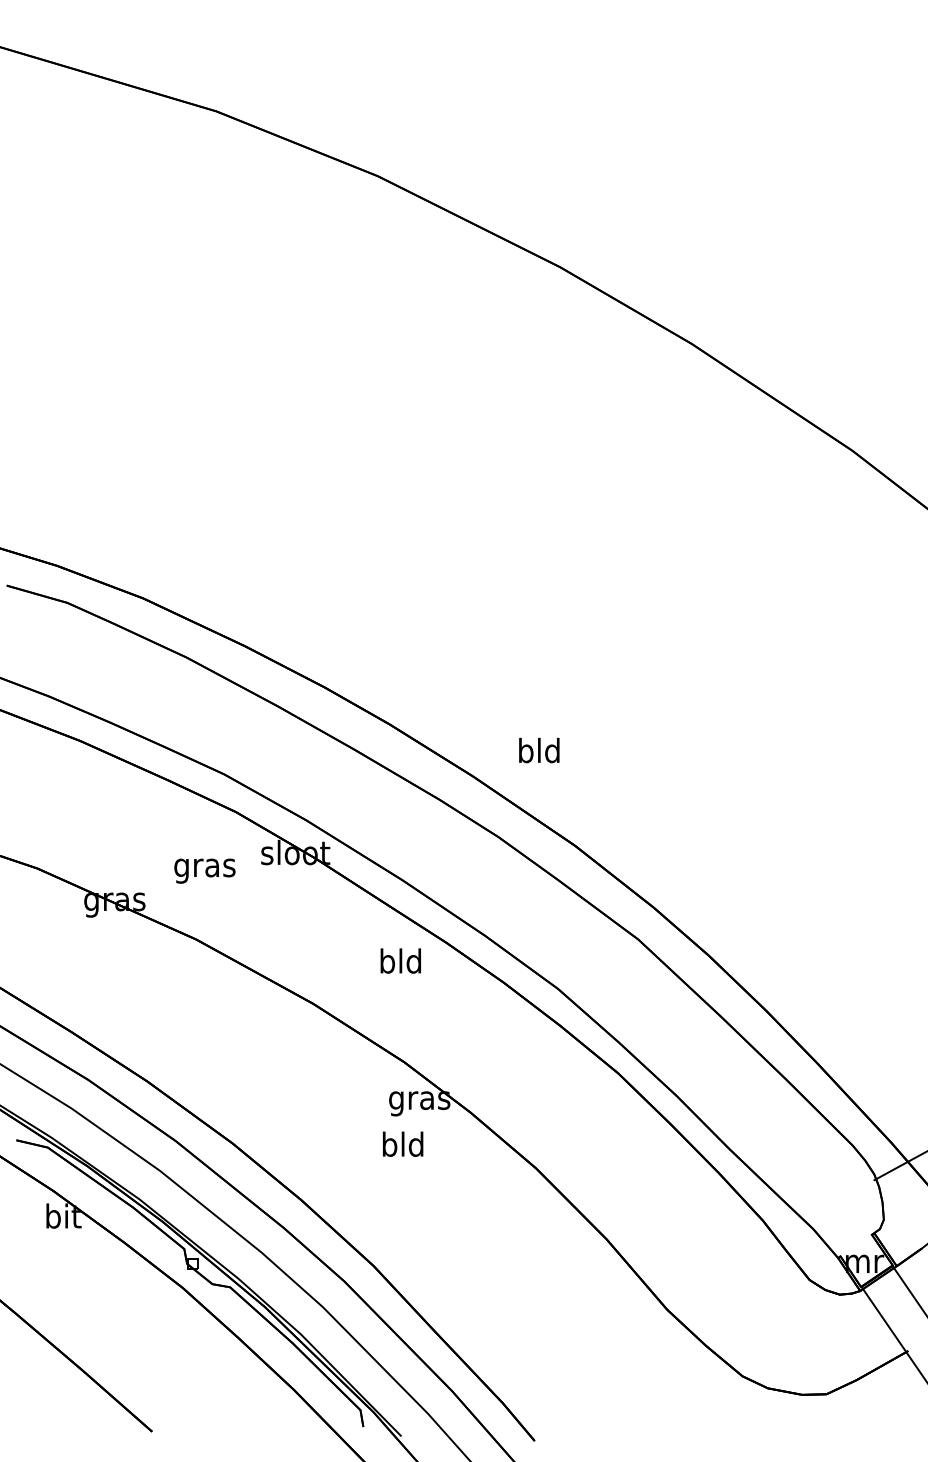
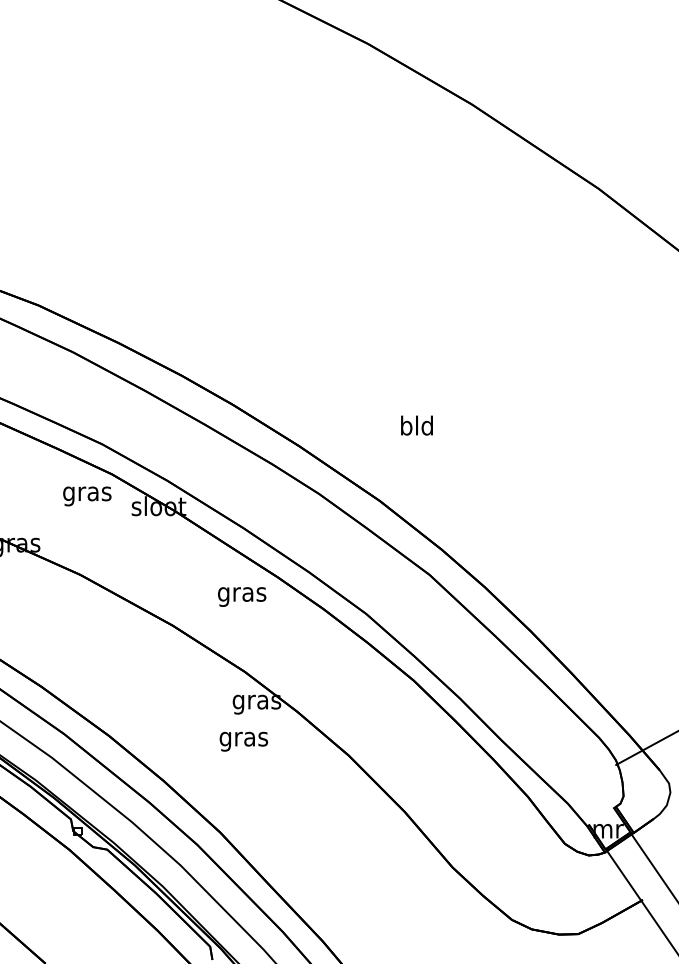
text: (539, 750) -> (417, 425), moved
text: (204, 870) -> (86, 495), moved
text: (400, 964) -> (241, 594), bld -> gras
text: (402, 1147) -> (243, 739), bld -> gras

